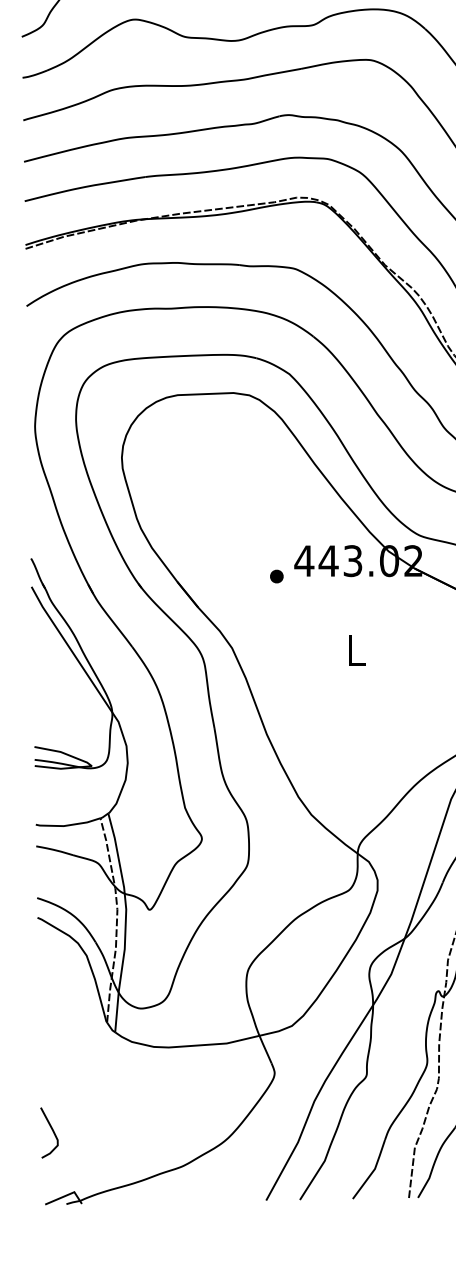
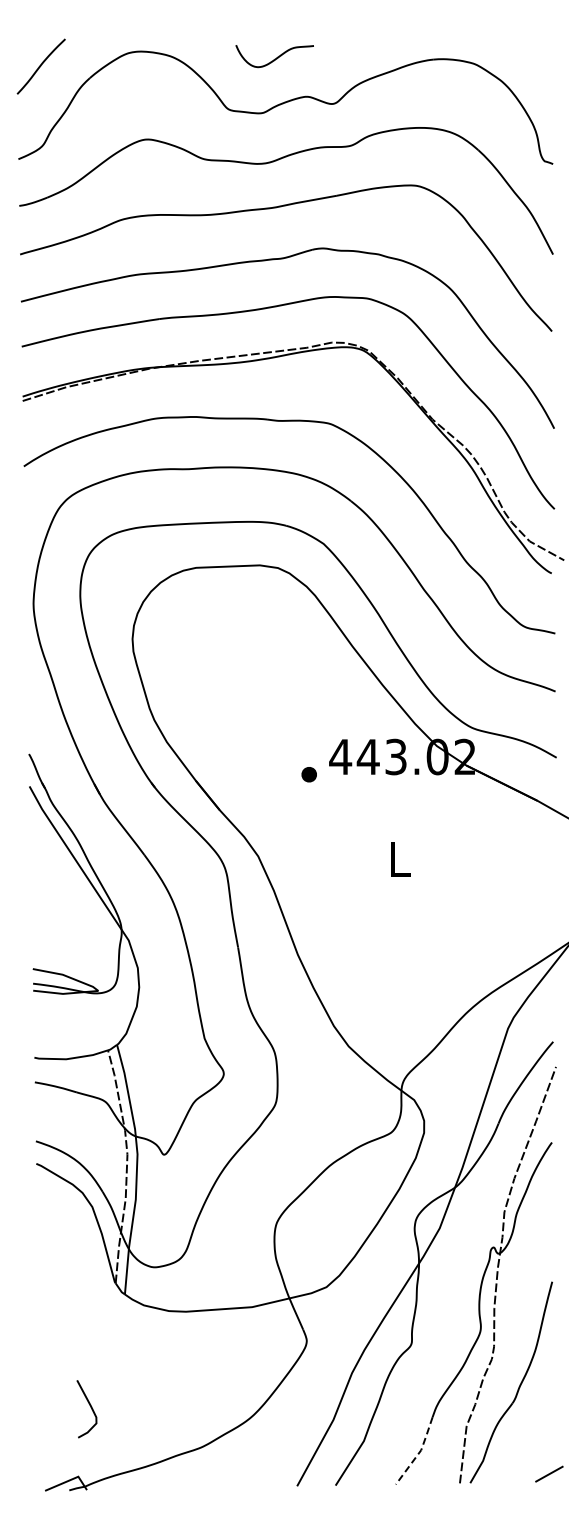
curve: (52, 1131) -> (90, 1407), moved
line: (373, 1170) -> (419, 1452), solid -> dashed

